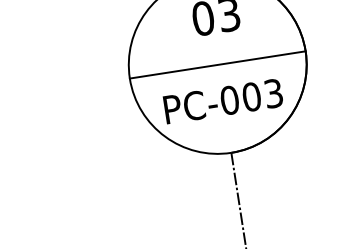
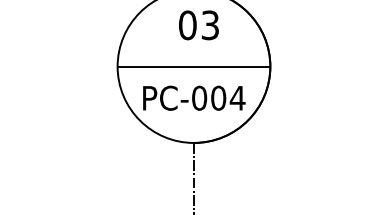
text: (273, 92) -> (237, 97), PC-003 -> PC-004

